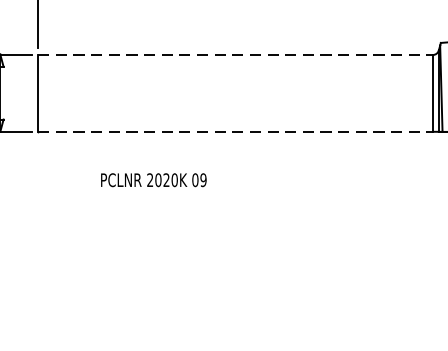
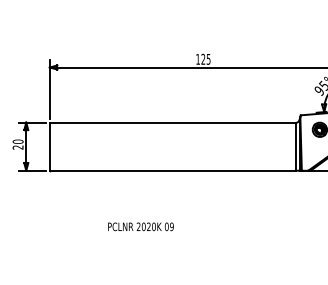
line: (236, 54) -> (173, 122), dashed -> solid
line: (236, 131) -> (173, 170), dashed -> solid
text: (153, 179) -> (140, 226), moved

